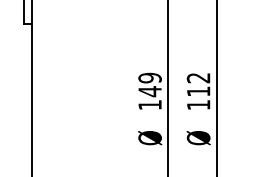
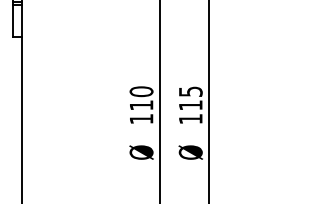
text: (198, 77) -> (190, 91), 112 -> 115
text: (150, 84) -> (141, 98), 149 -> 110

